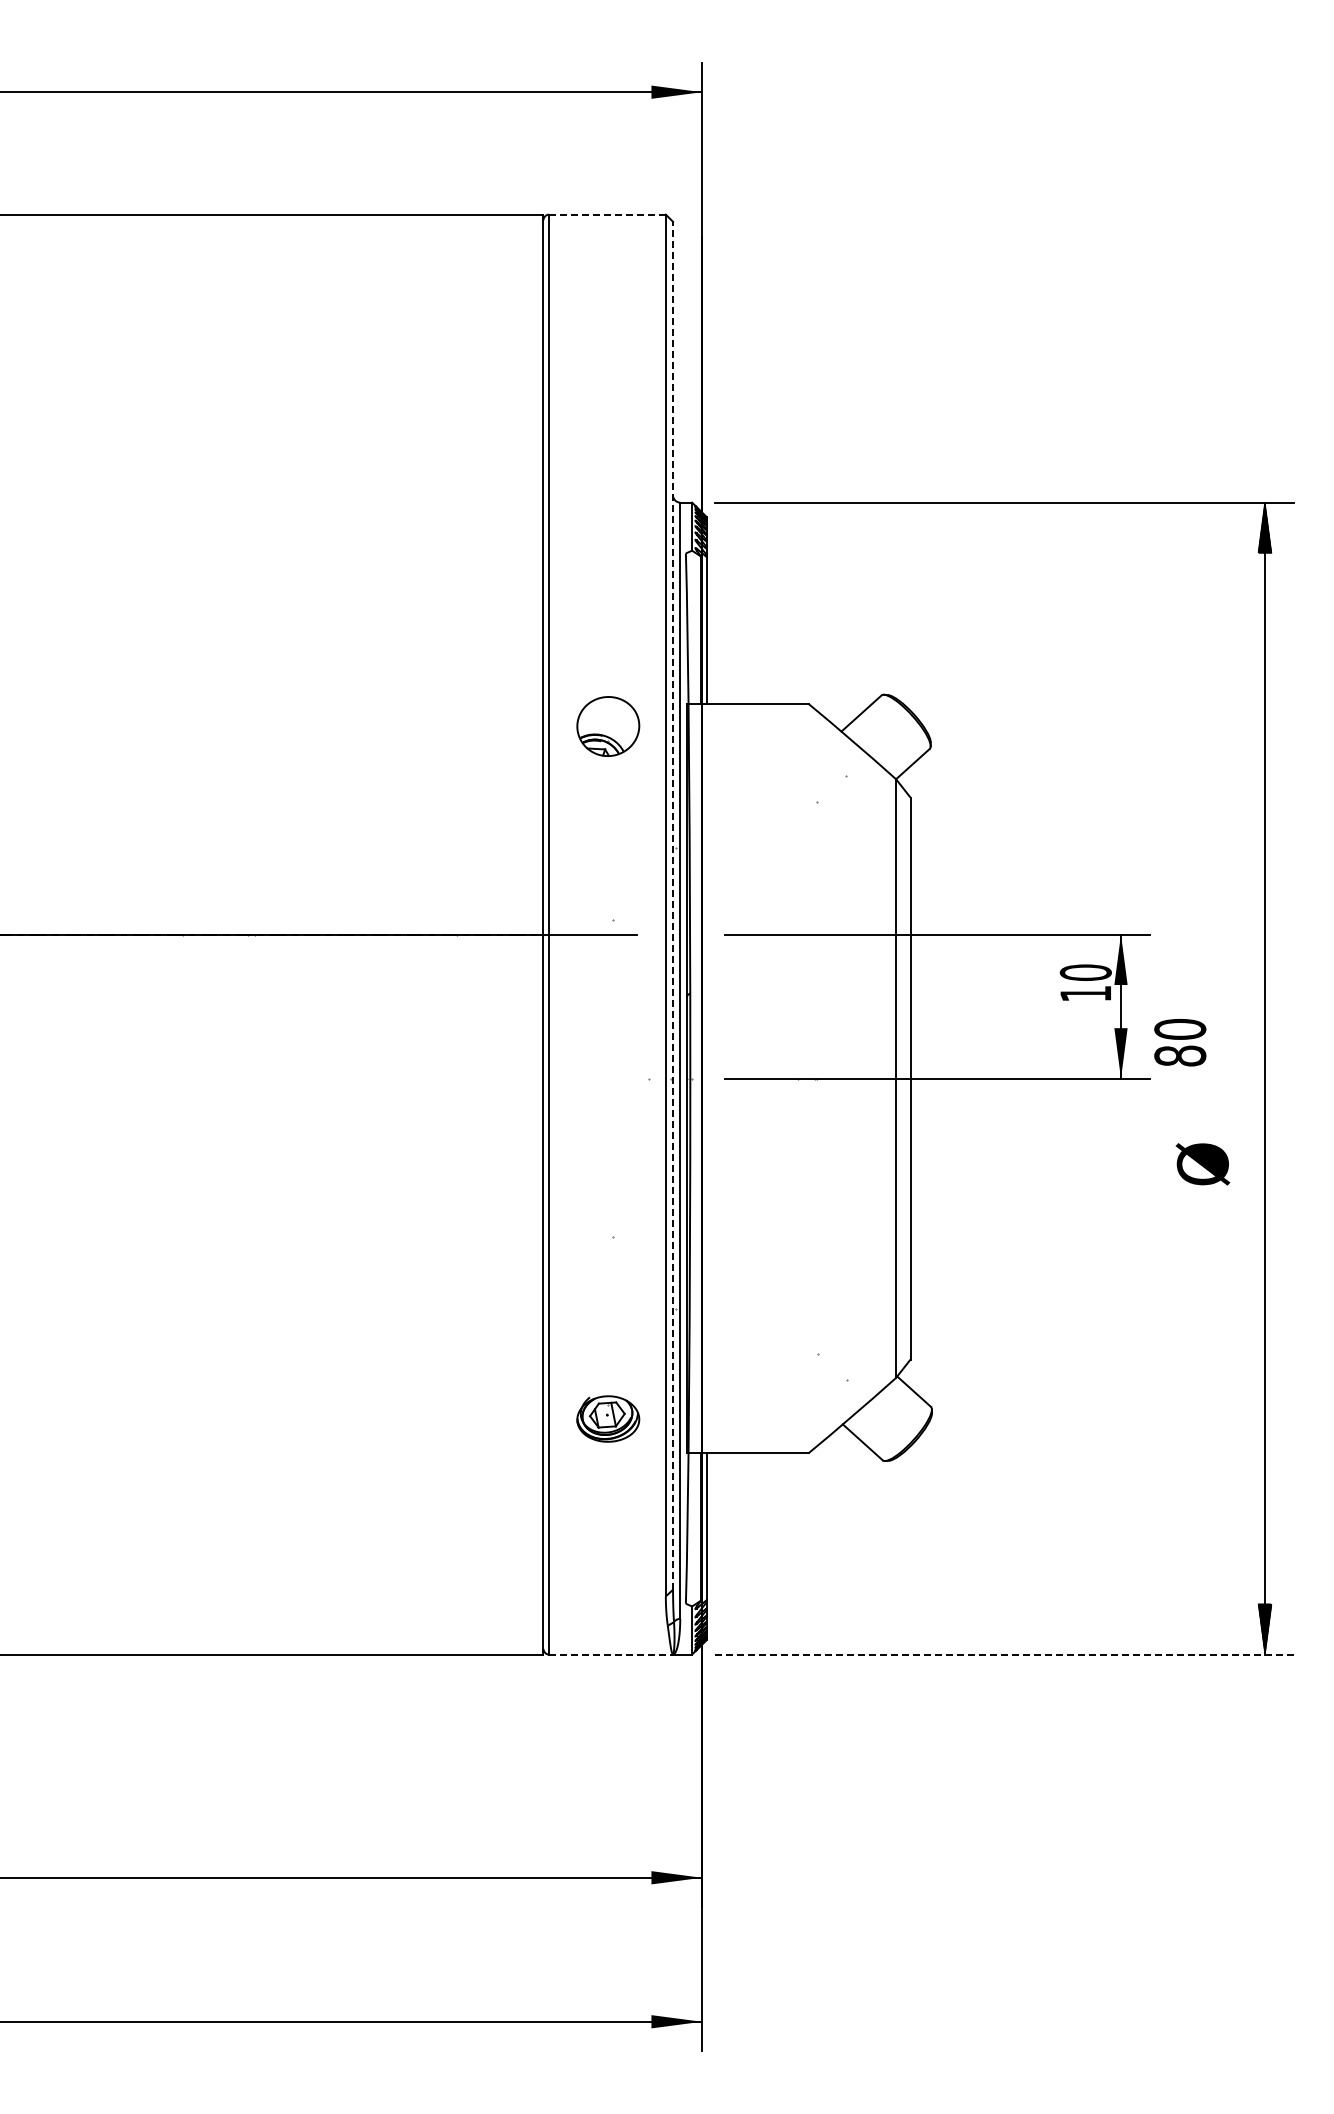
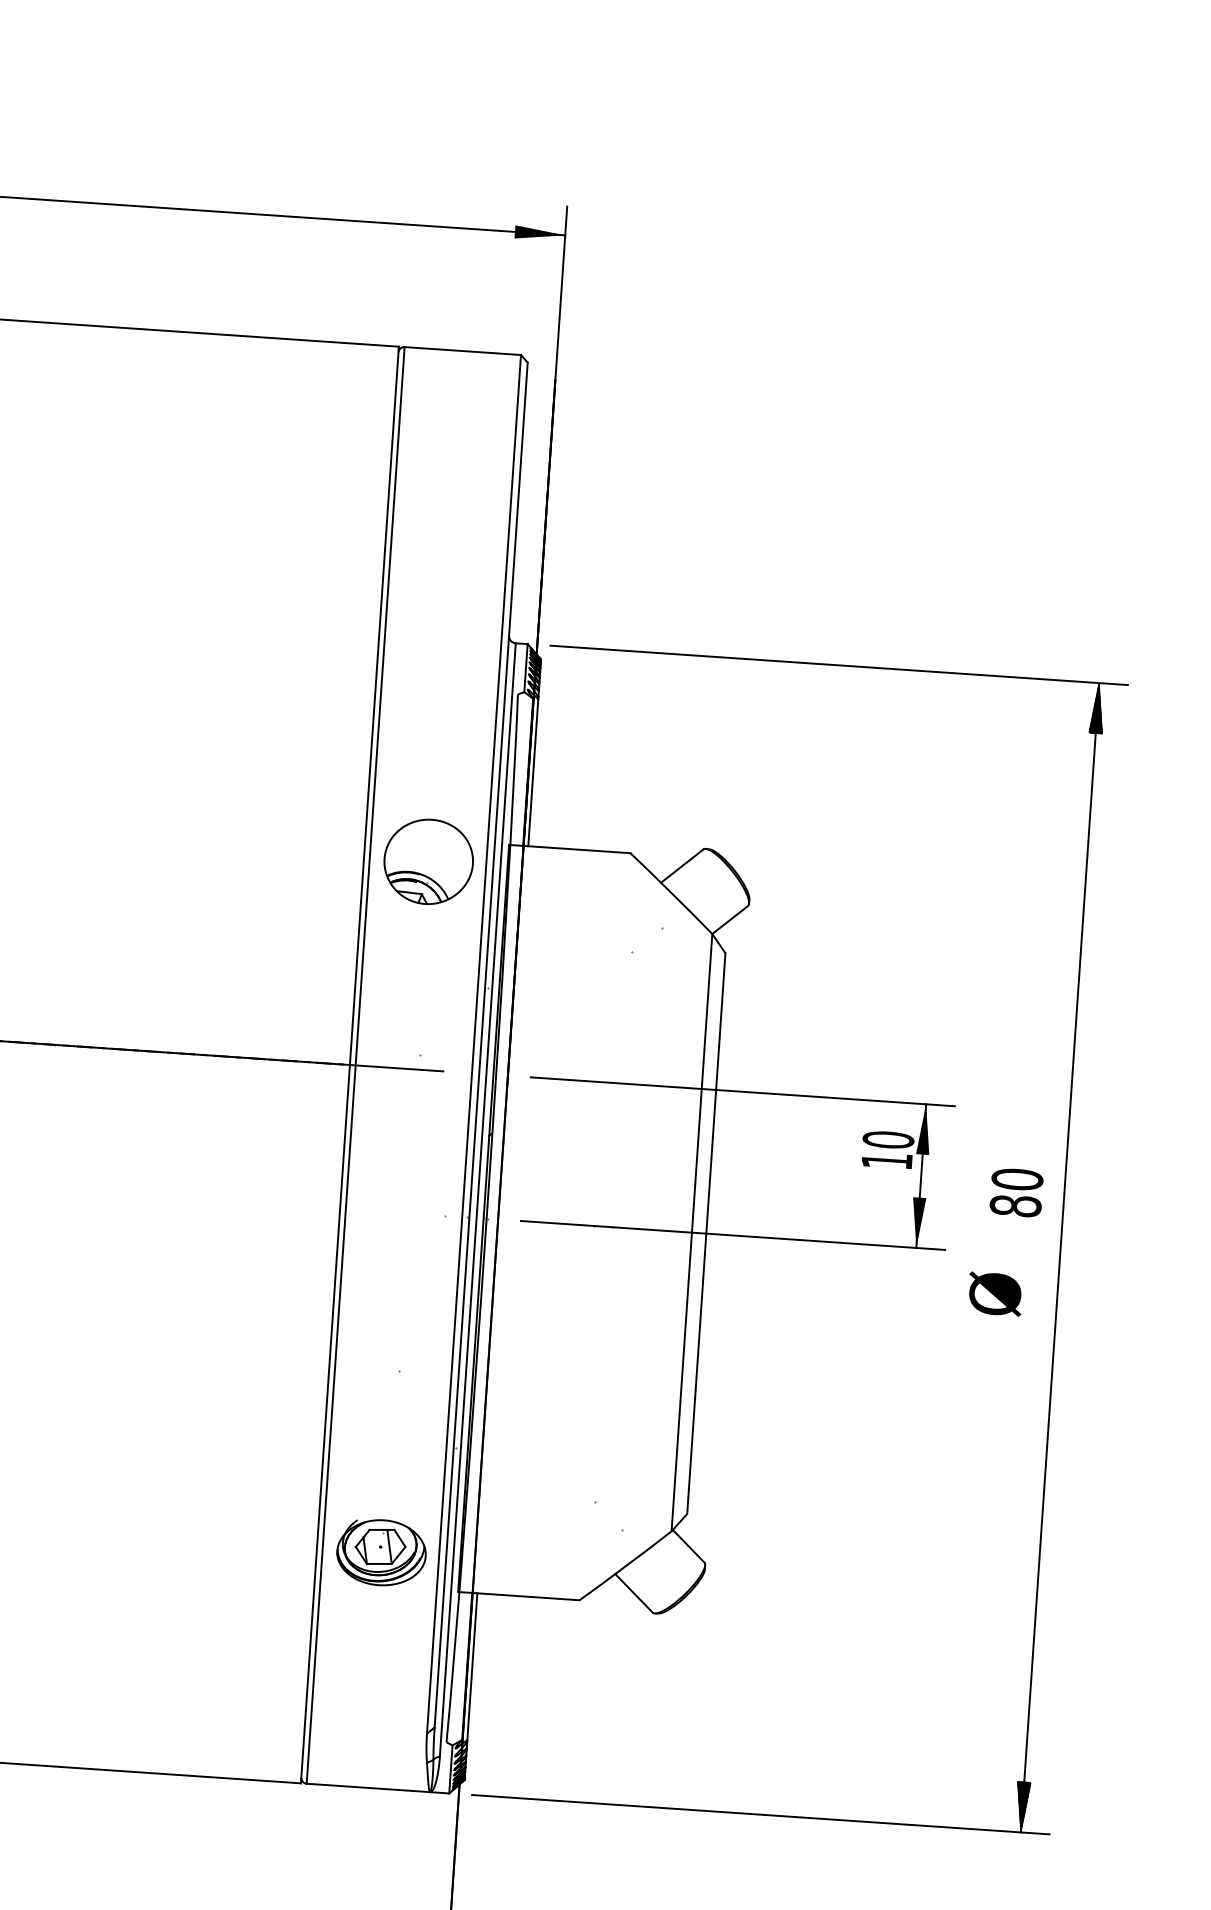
line: (607, 214) -> (462, 350), dashed -> solid
part: (608, 726) -> (428, 861), size x1.43
line: (673, 905) -> (481, 1044), dashed -> solid
text: (1180, 1042) -> (1016, 1192), moved
text: (1202, 1164) -> (994, 1294), moved
part: (608, 1418) -> (381, 1552), size x1.43
line: (611, 1654) -> (368, 1787), dashed -> solid
line: (1004, 1654) -> (760, 1814), dashed -> solid

